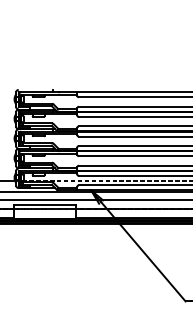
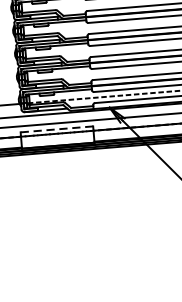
line: (44, 204) -> (56, 128), solid -> dashed

